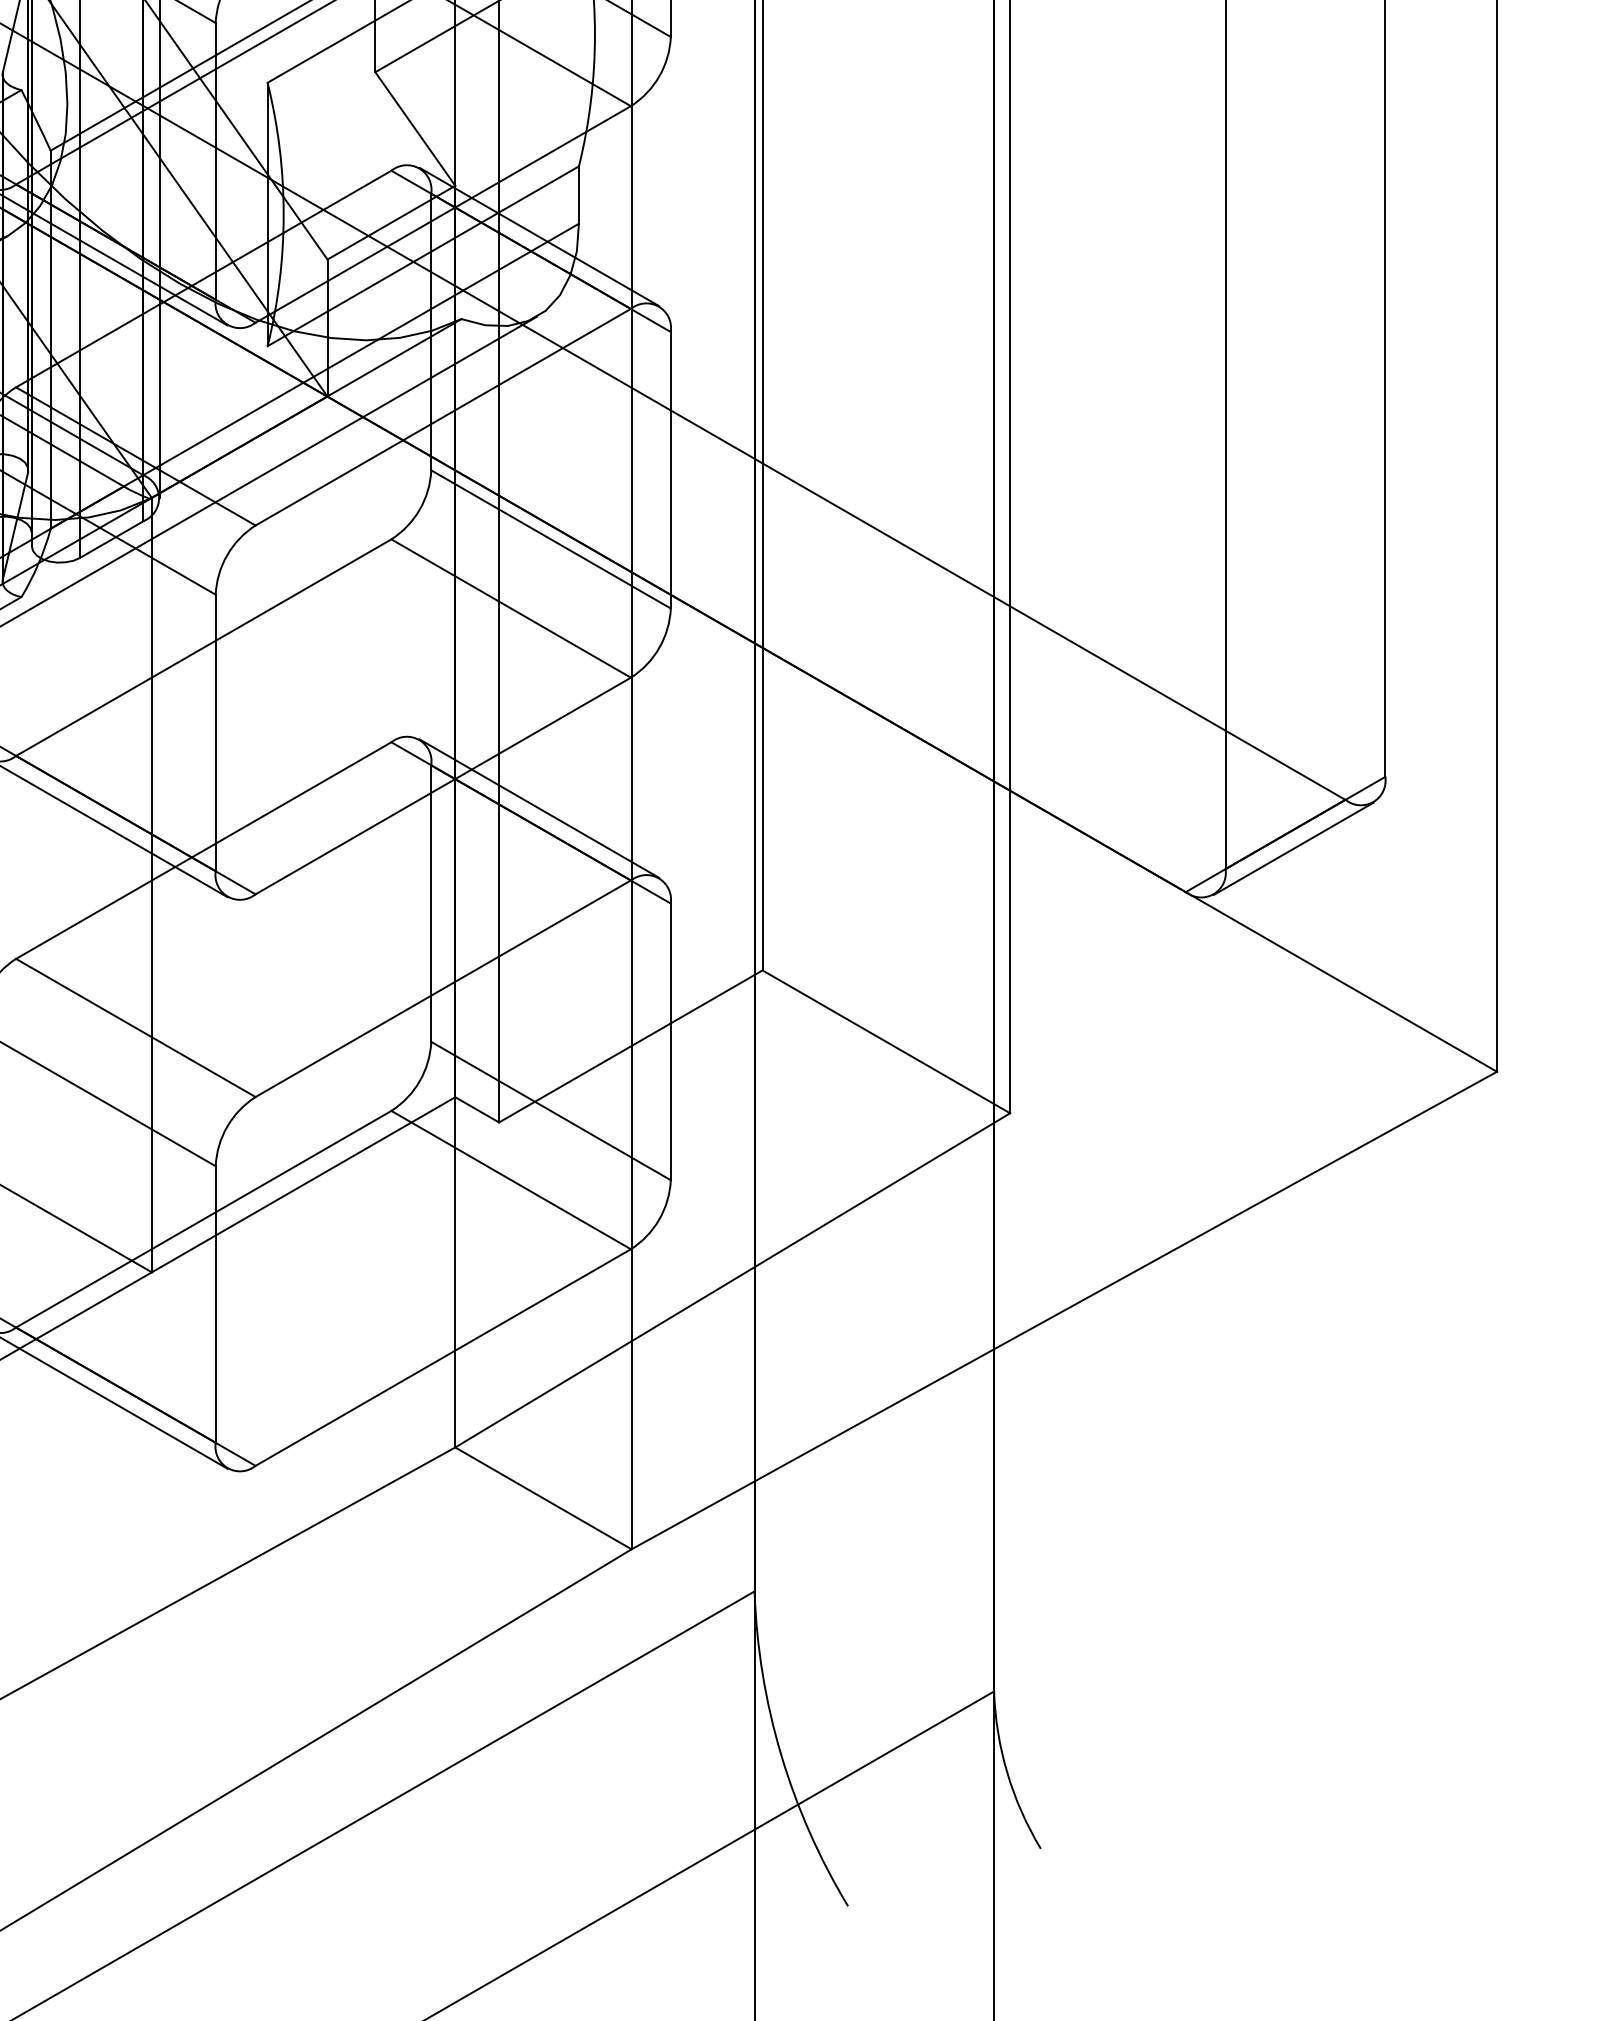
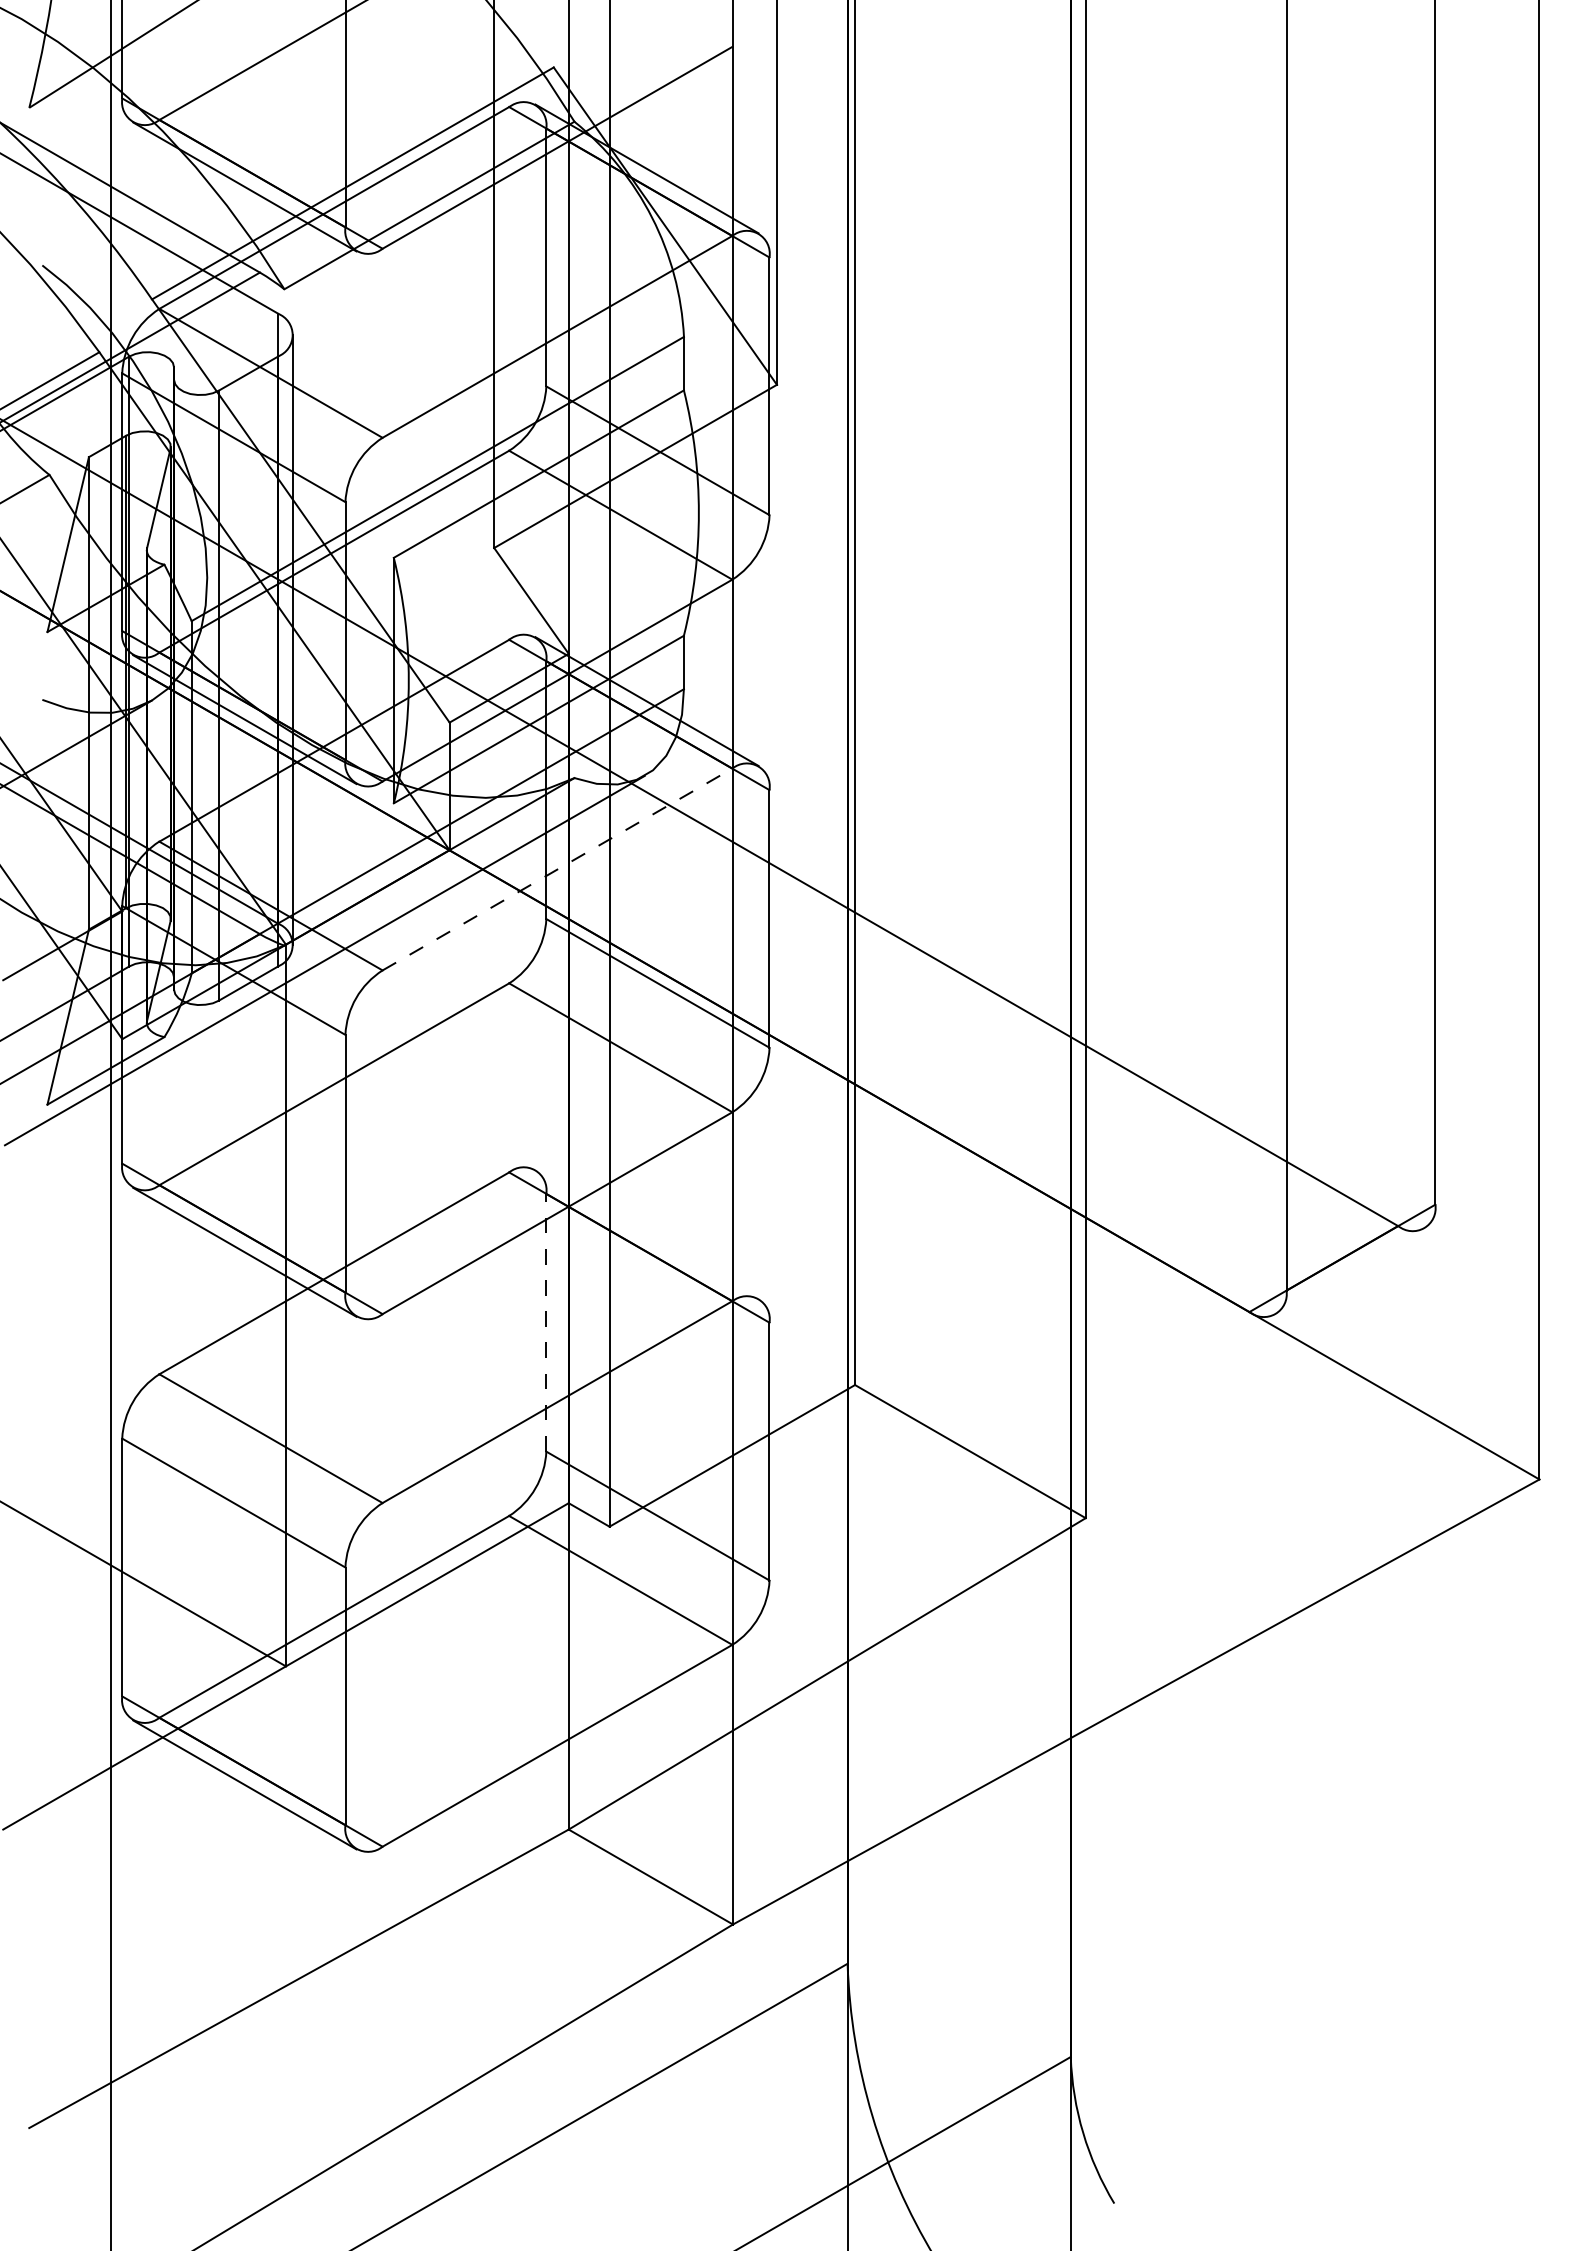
line: (443, 417) -> (557, 869), solid -> dashed
line: (538, 807) -> (646, 1233), removed
line: (1293, 848) -> (1349, 1271), removed
line: (431, 903) -> (546, 1322), solid -> dashed

